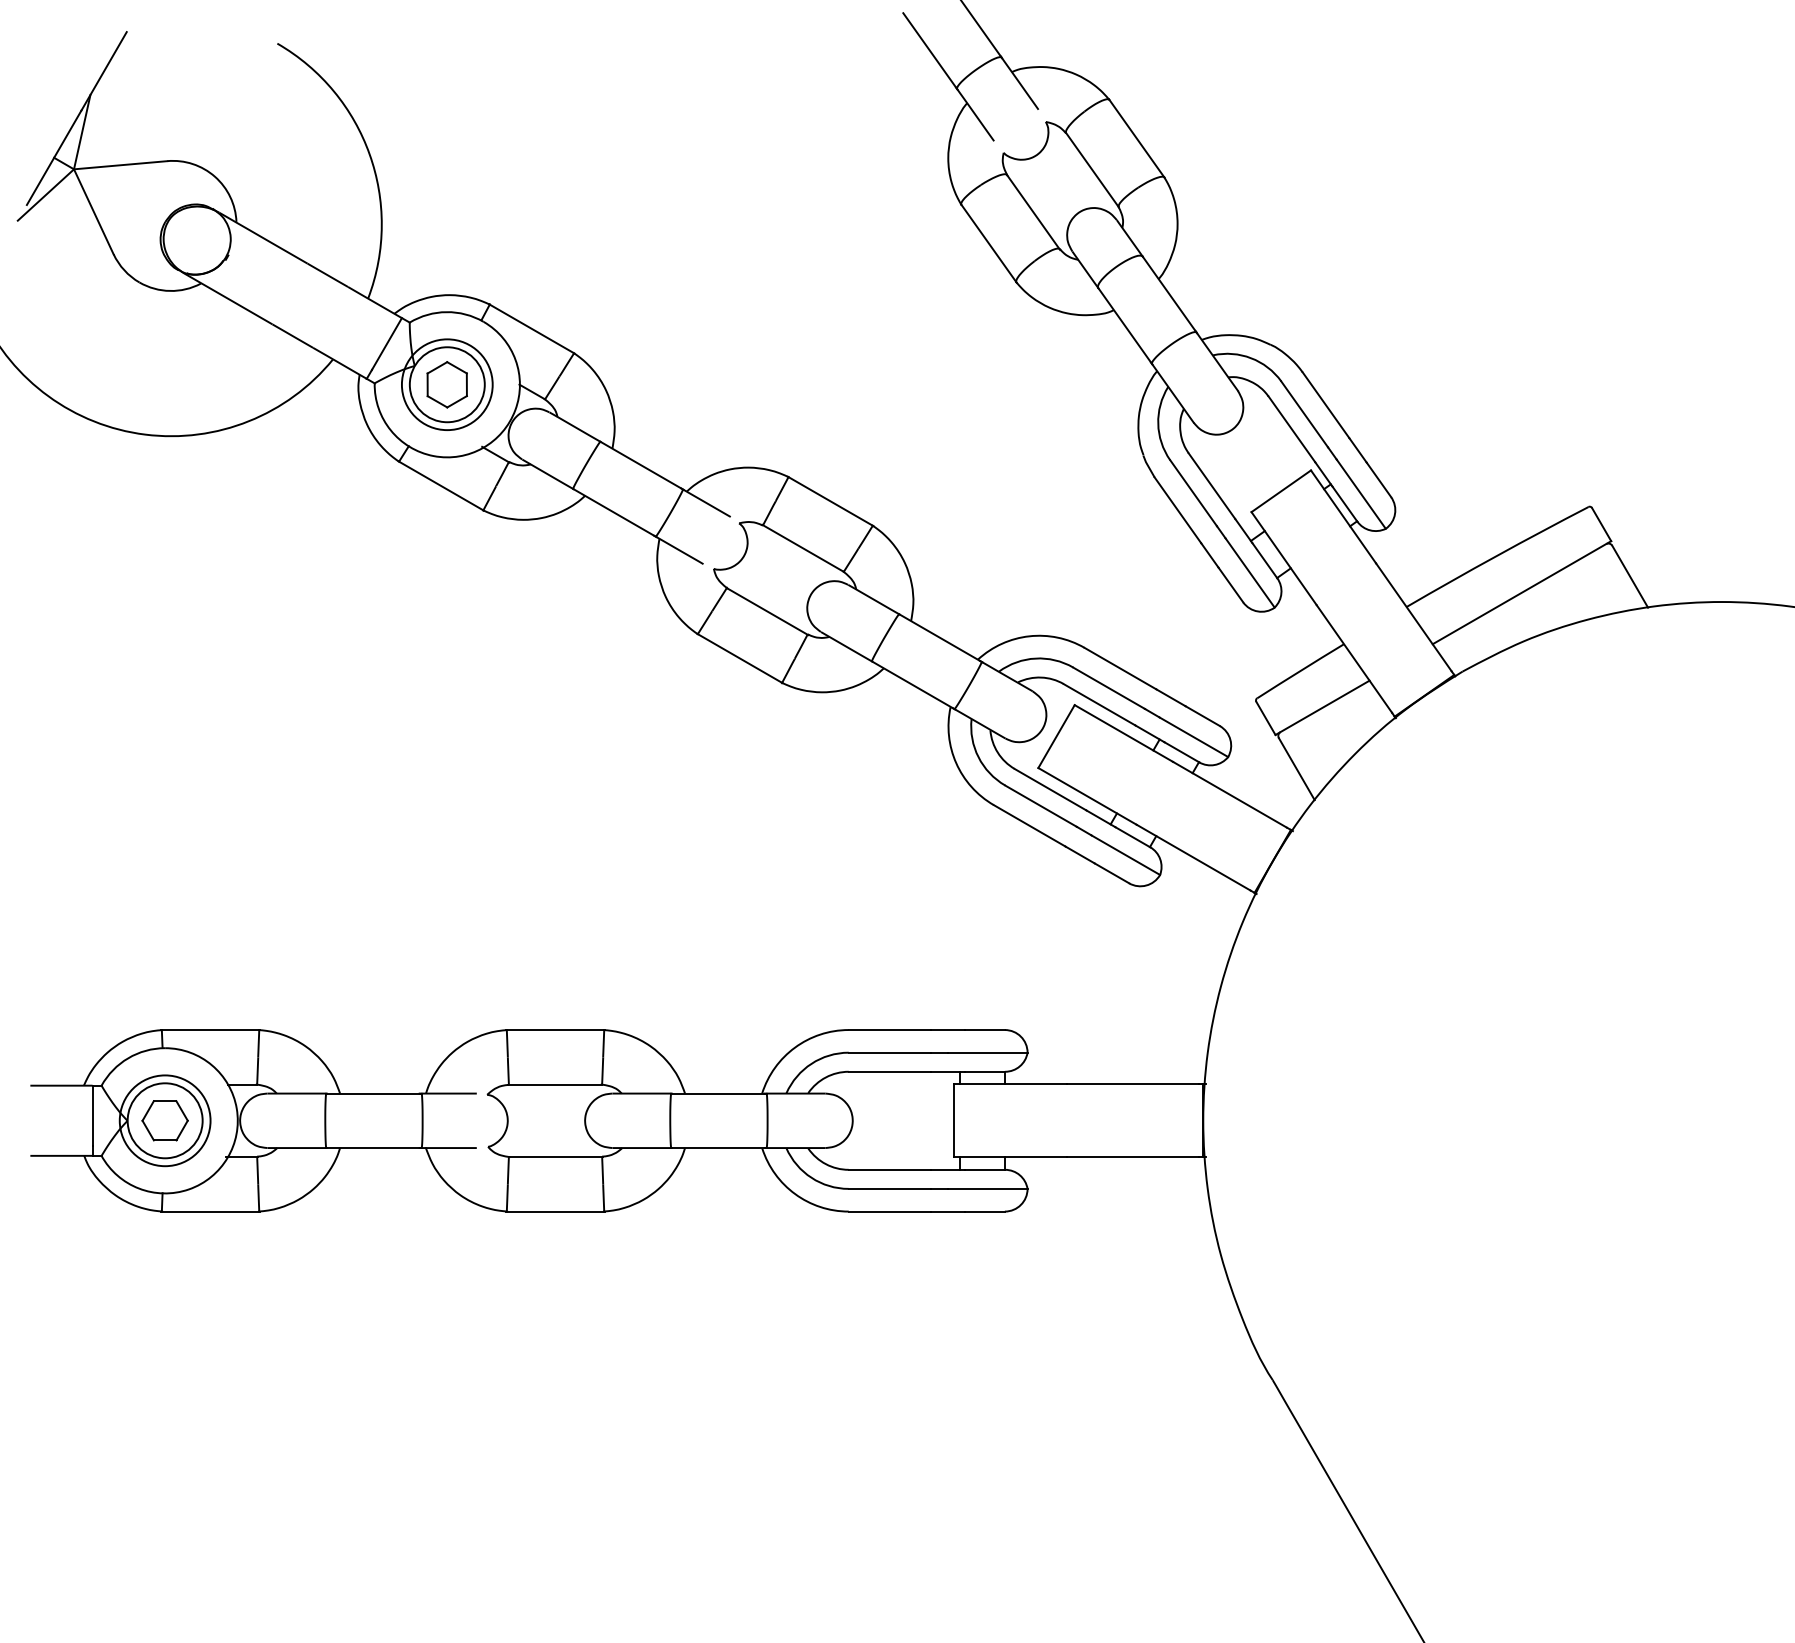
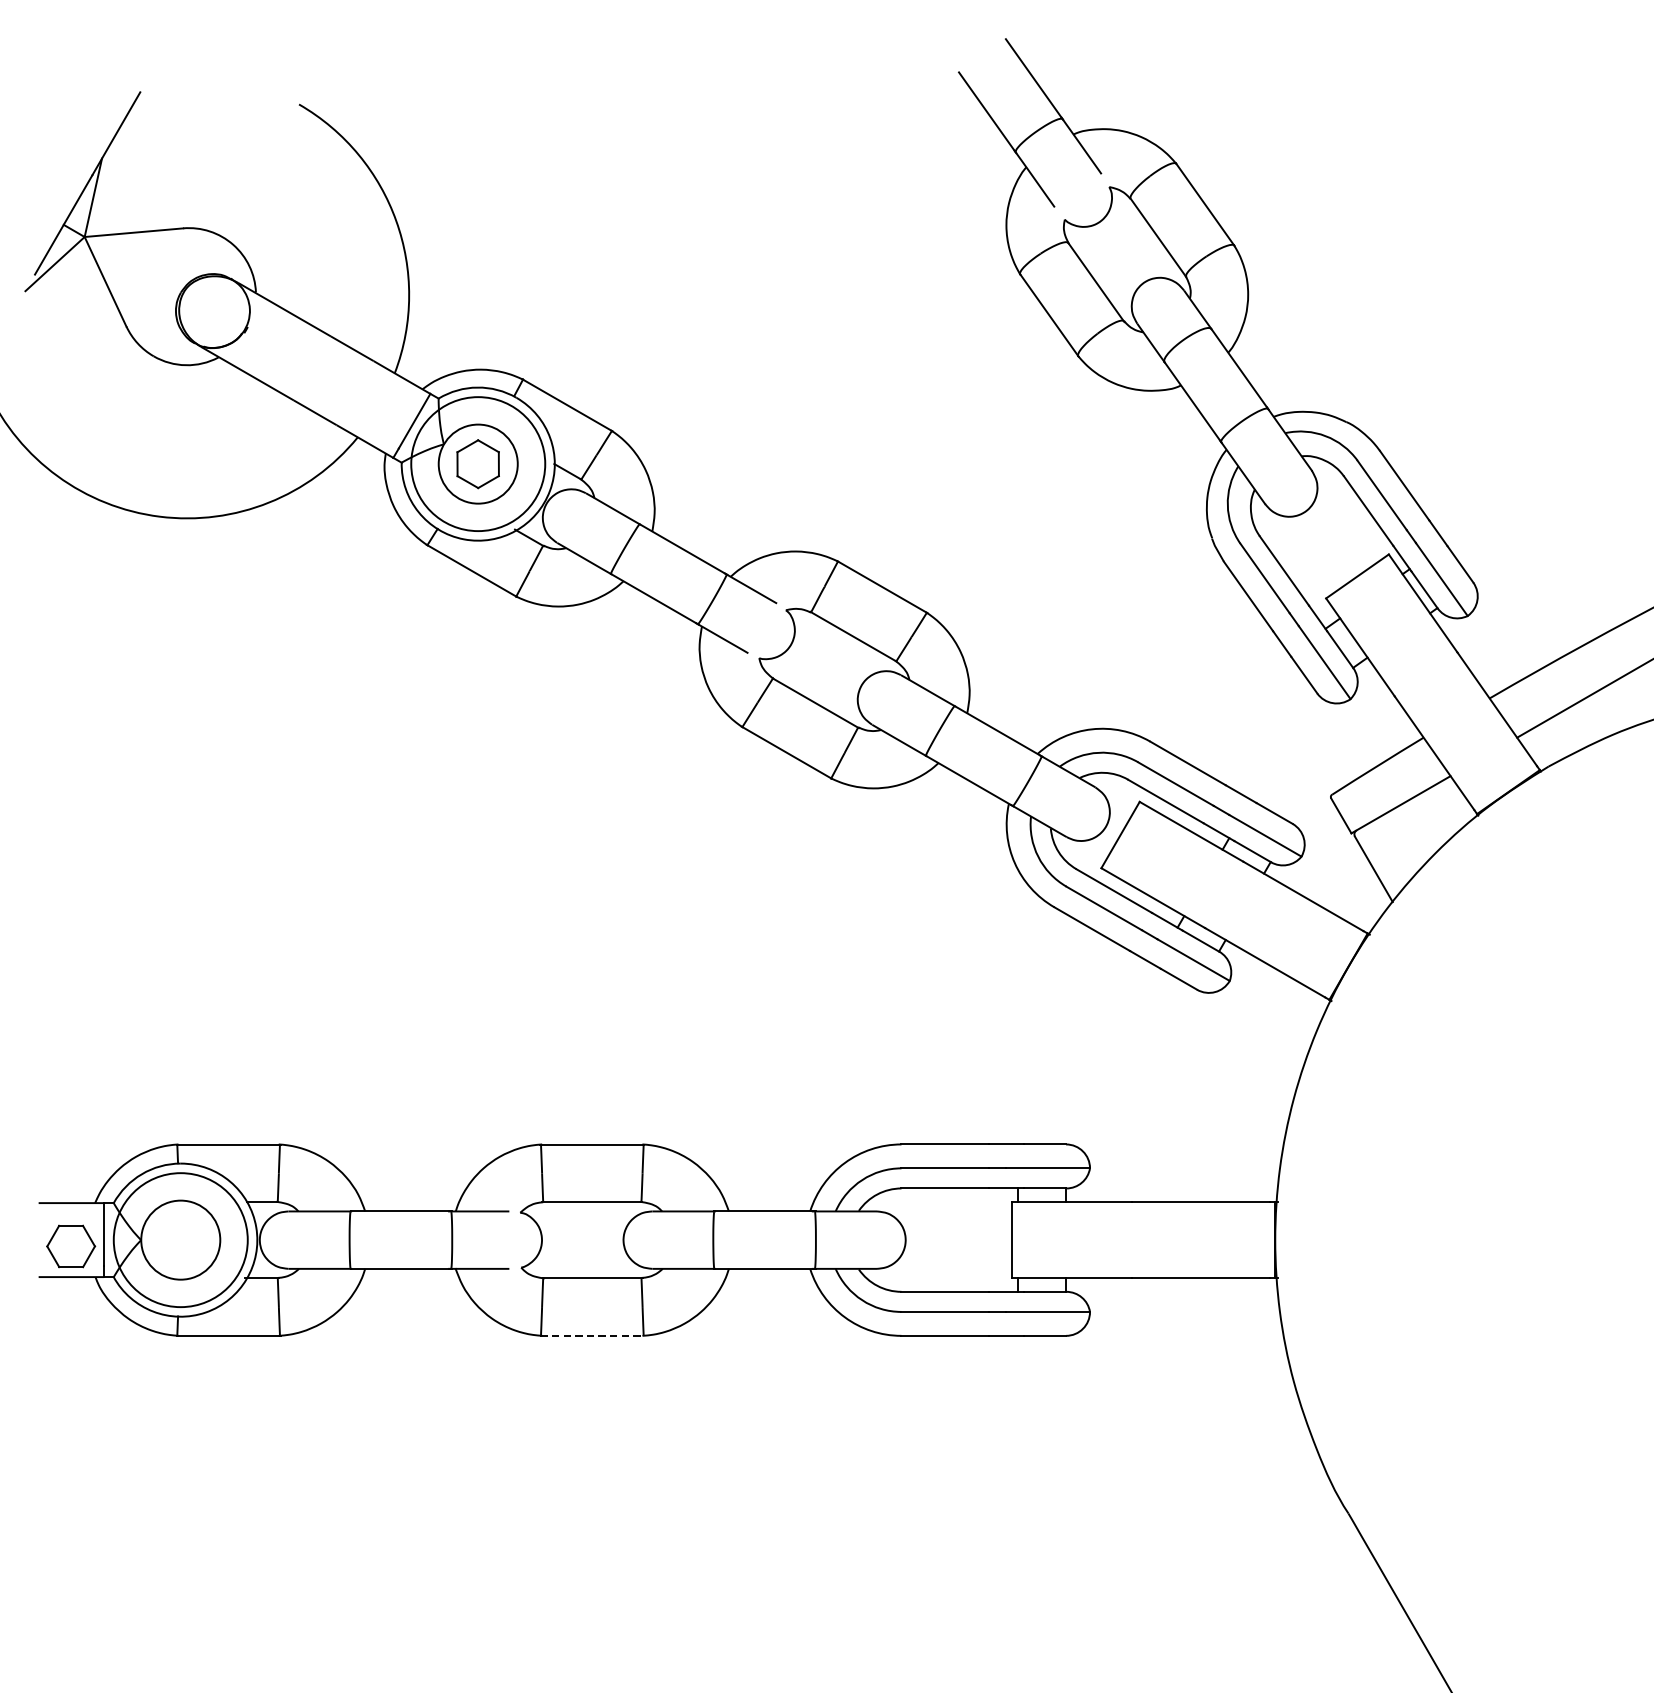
circle: (446, 384) -> (477, 463), size x1.4
circle: (164, 1120) -> (180, 1239), size x1.4
part: (164, 1120) -> (70, 1246), moved
line: (556, 1211) -> (593, 1335), solid -> dashed

